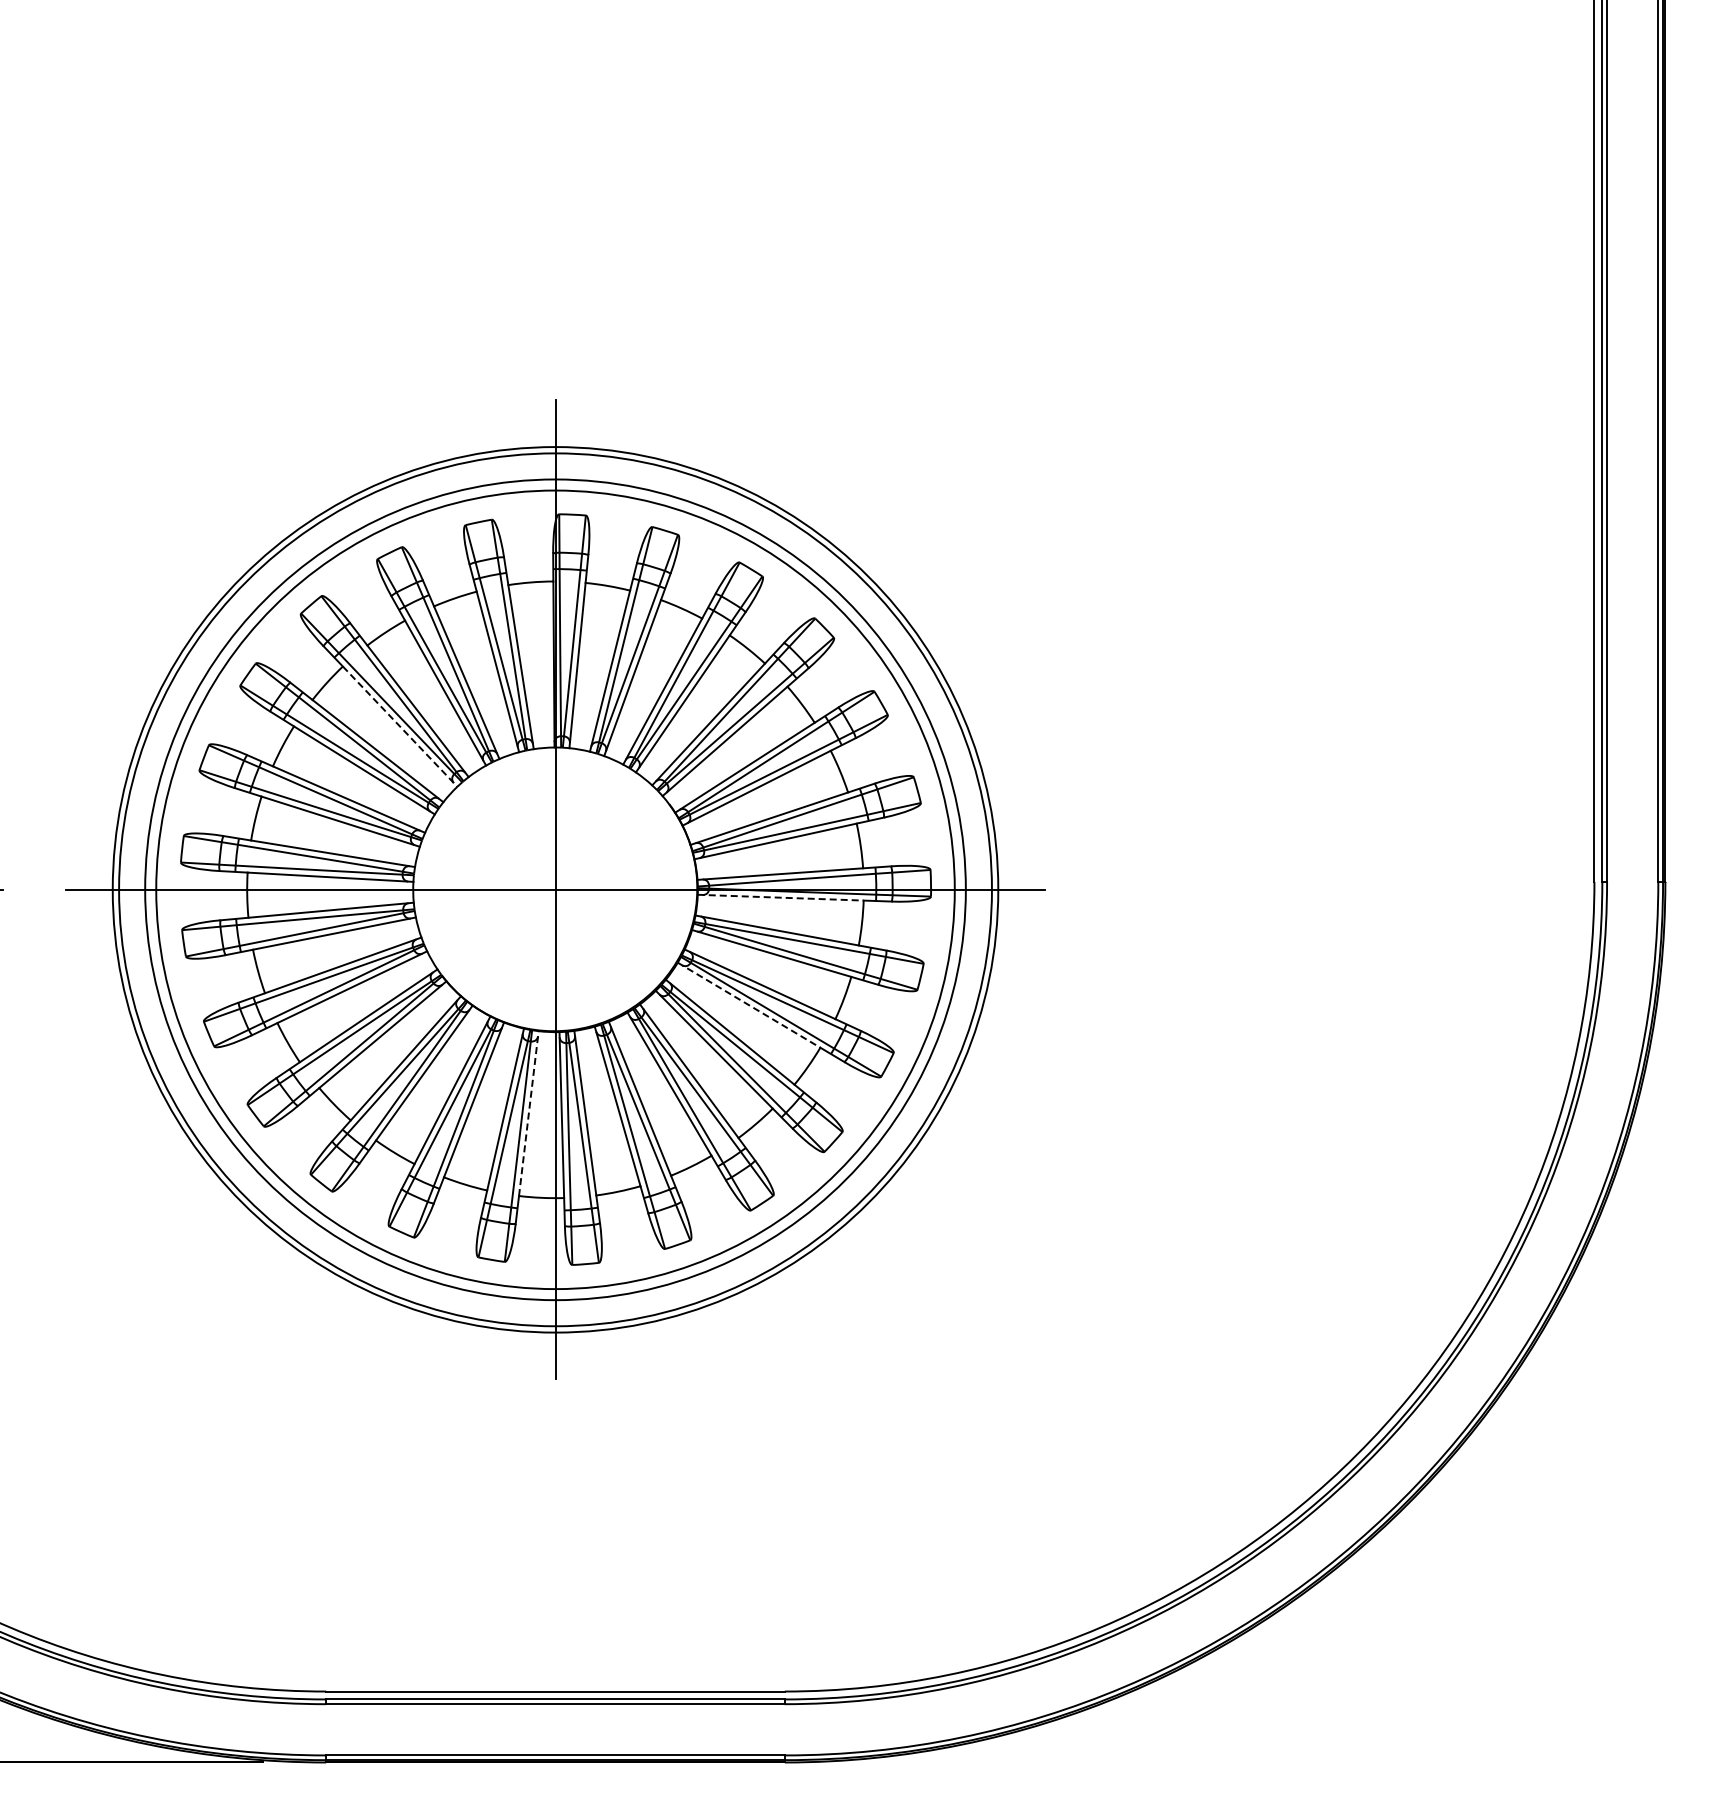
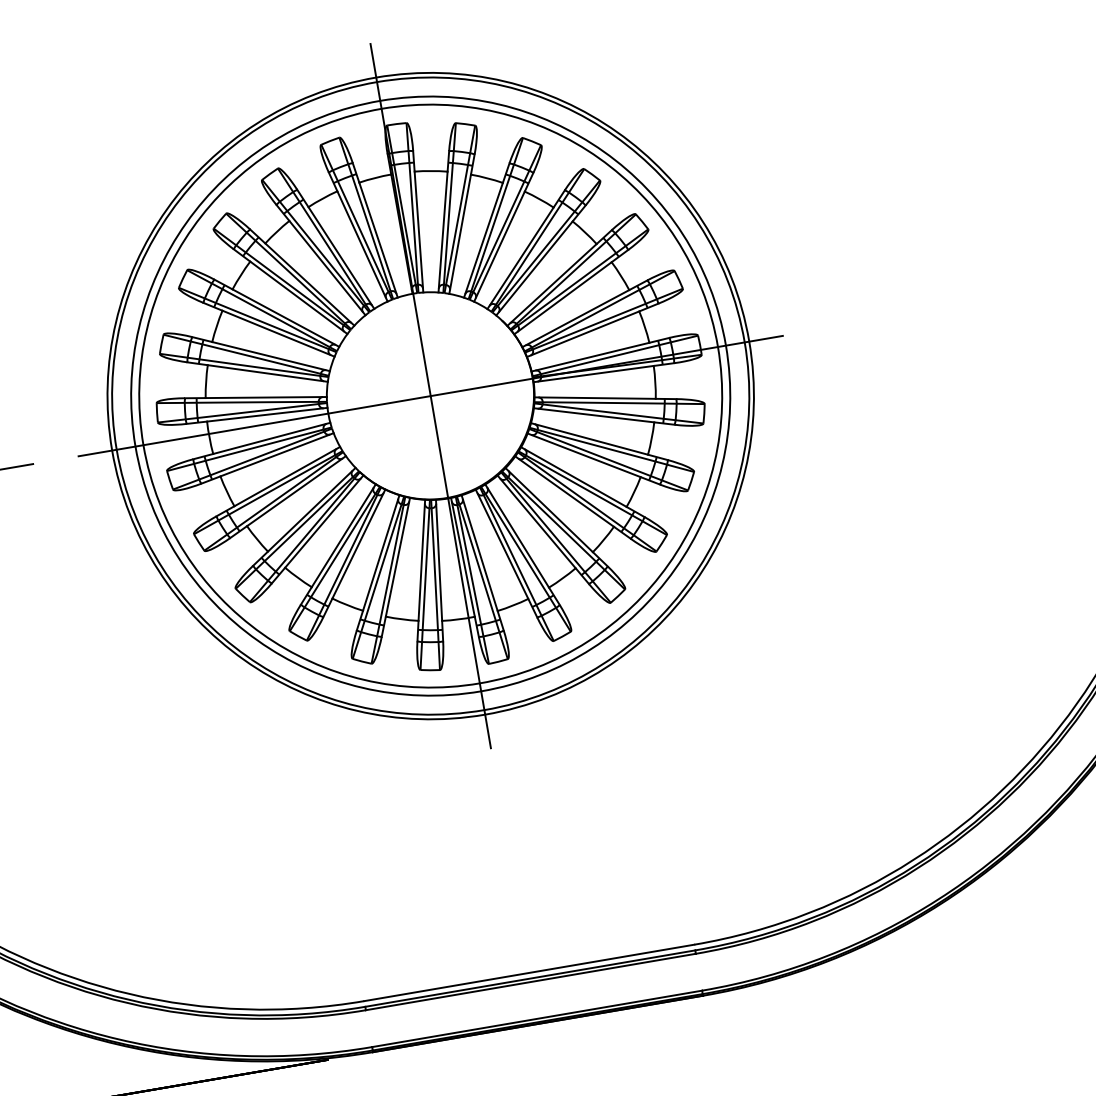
line: (400, 727) -> (299, 298), dashed -> solid
line: (781, 897) -> (594, 373), dashed -> solid
line: (749, 1005) -> (584, 455), dashed -> solid
line: (528, 1113) -> (438, 560), dashed -> solid

